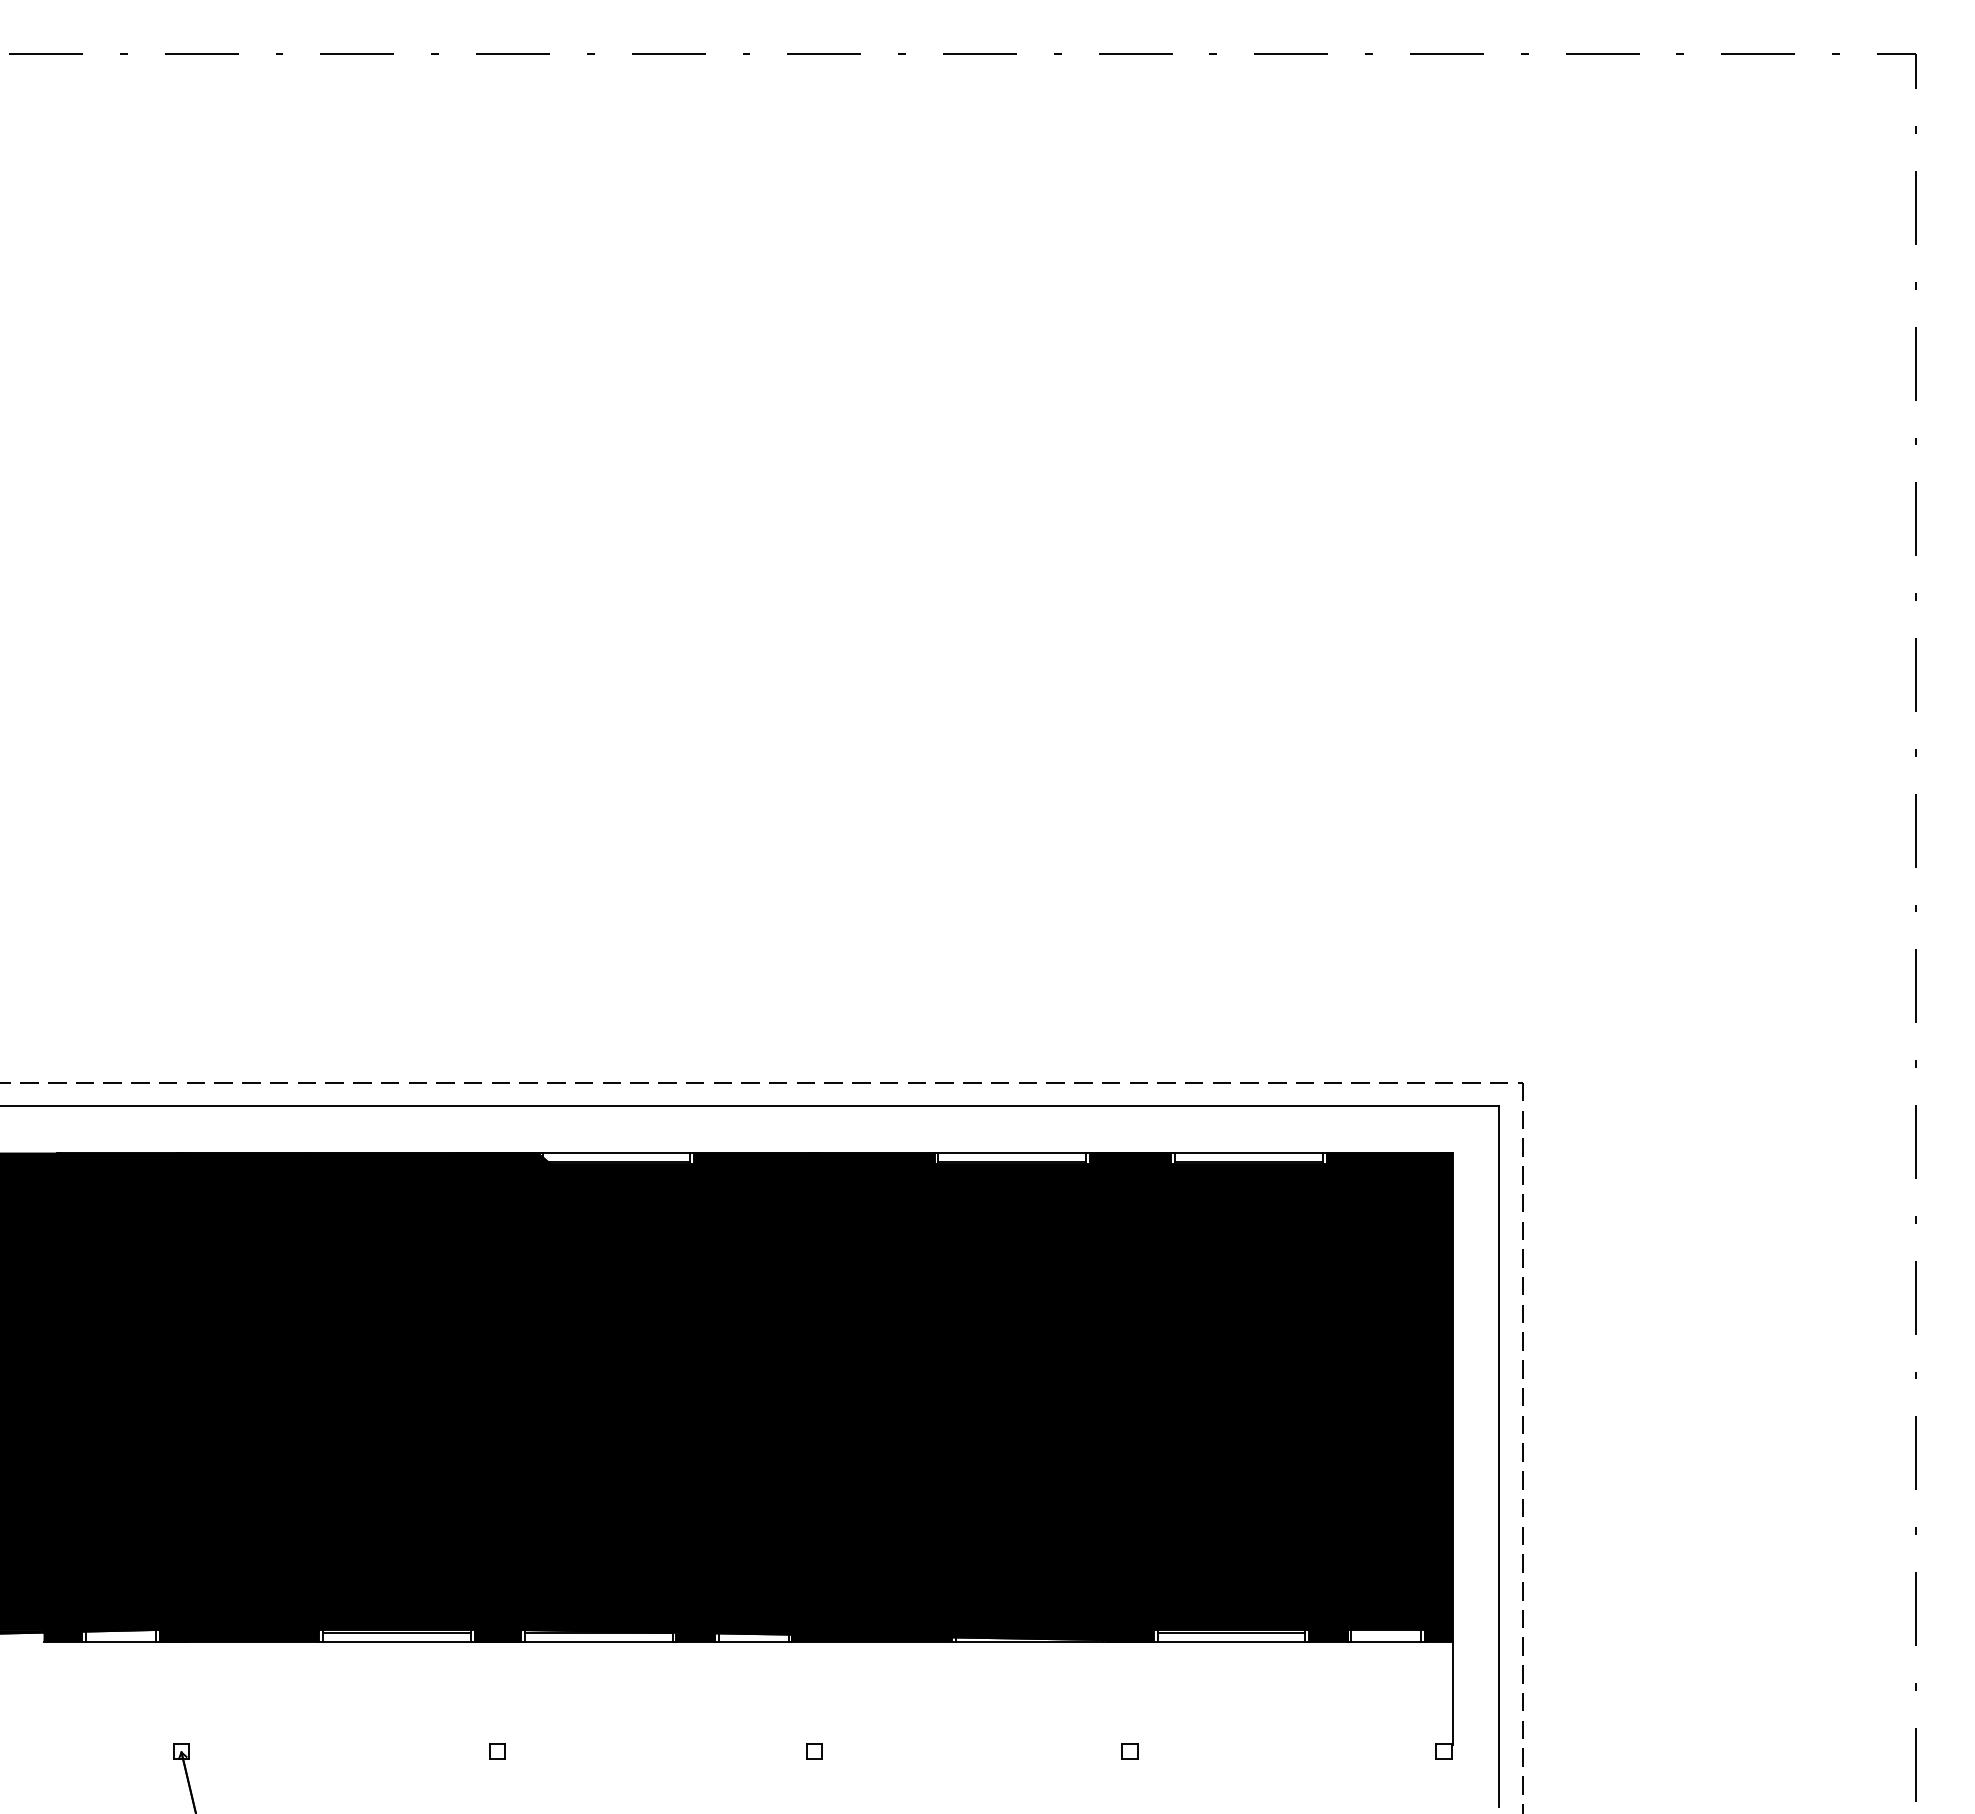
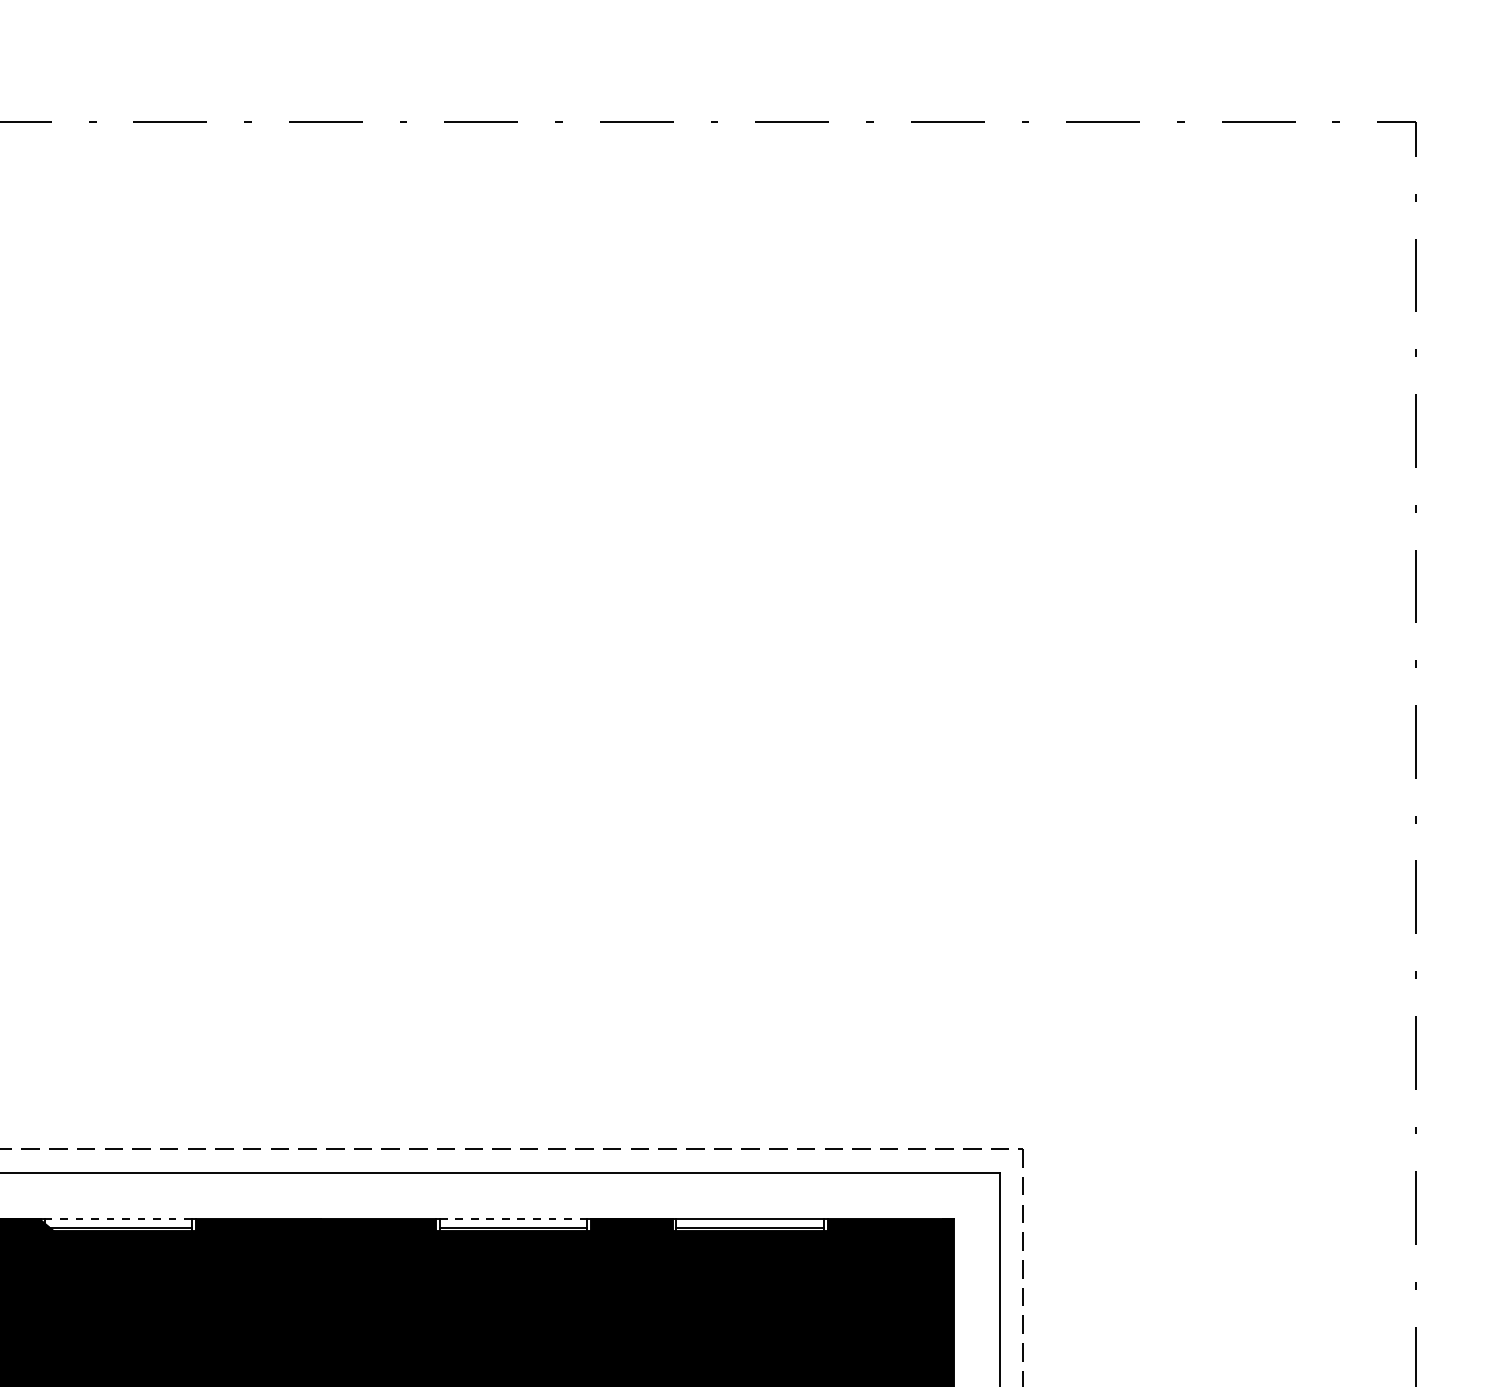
line: (616, 1152) -> (118, 1218), solid -> dashed
line: (1012, 1152) -> (513, 1218), solid -> dashed

